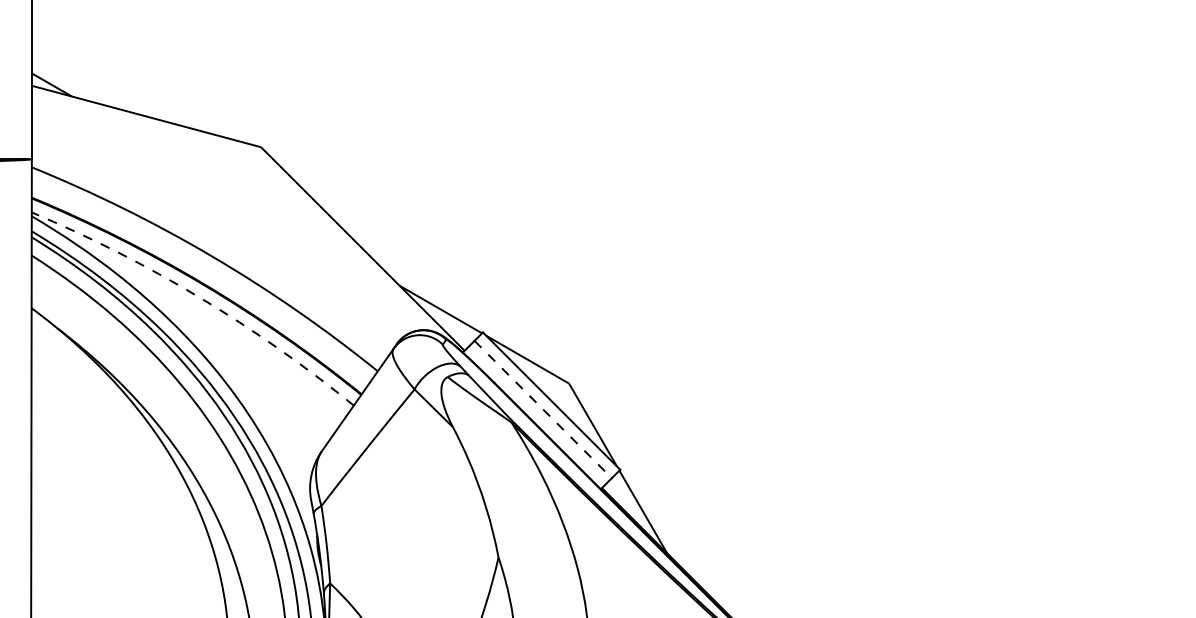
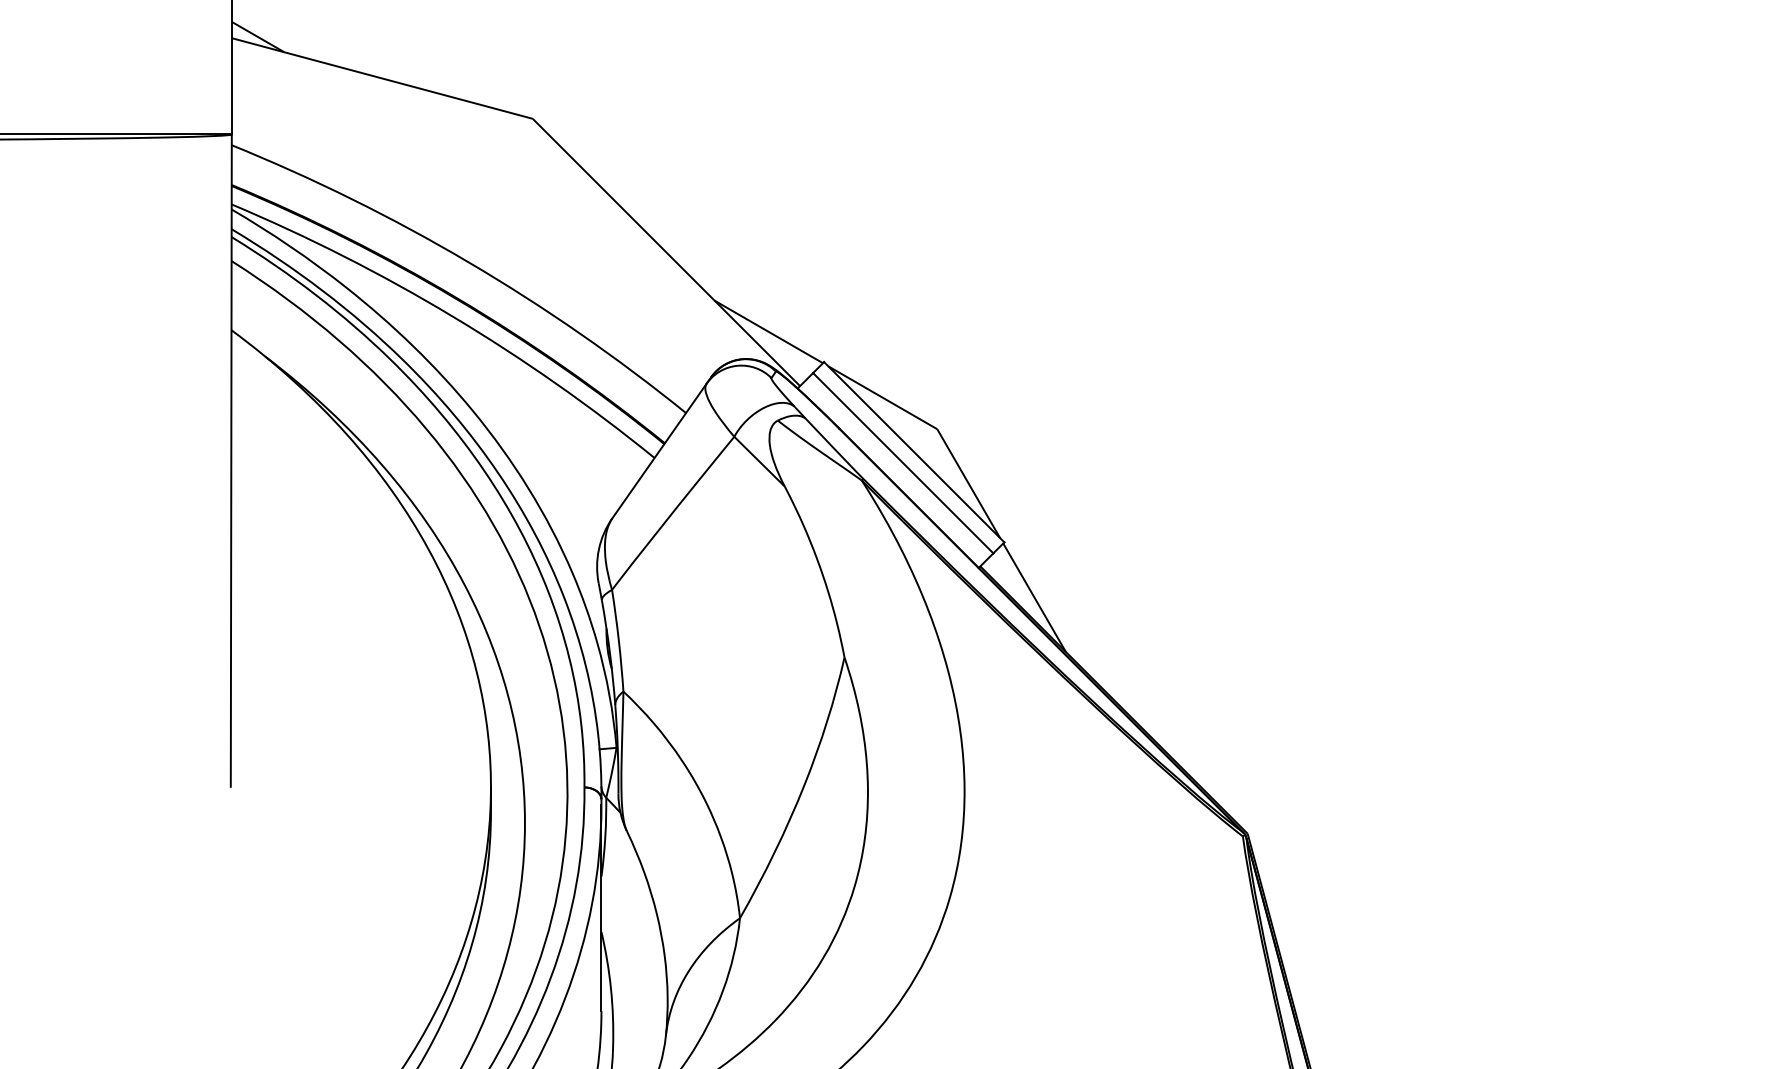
arc: (199, 297) -> (452, 316), dashed -> solid
line: (543, 409) -> (903, 463), dashed -> solid

